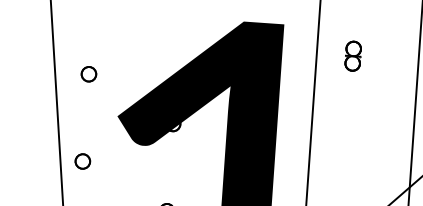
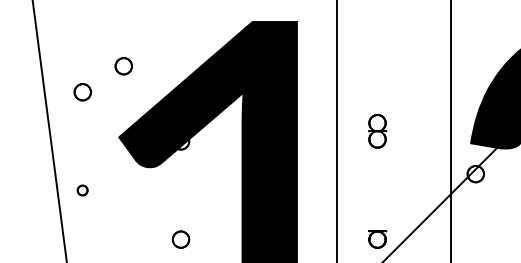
part: (126, 53) -> (123, 66), added
part: (353, 56) -> (377, 131), moved
part: (82, 161) -> (82, 190), size x0.6

